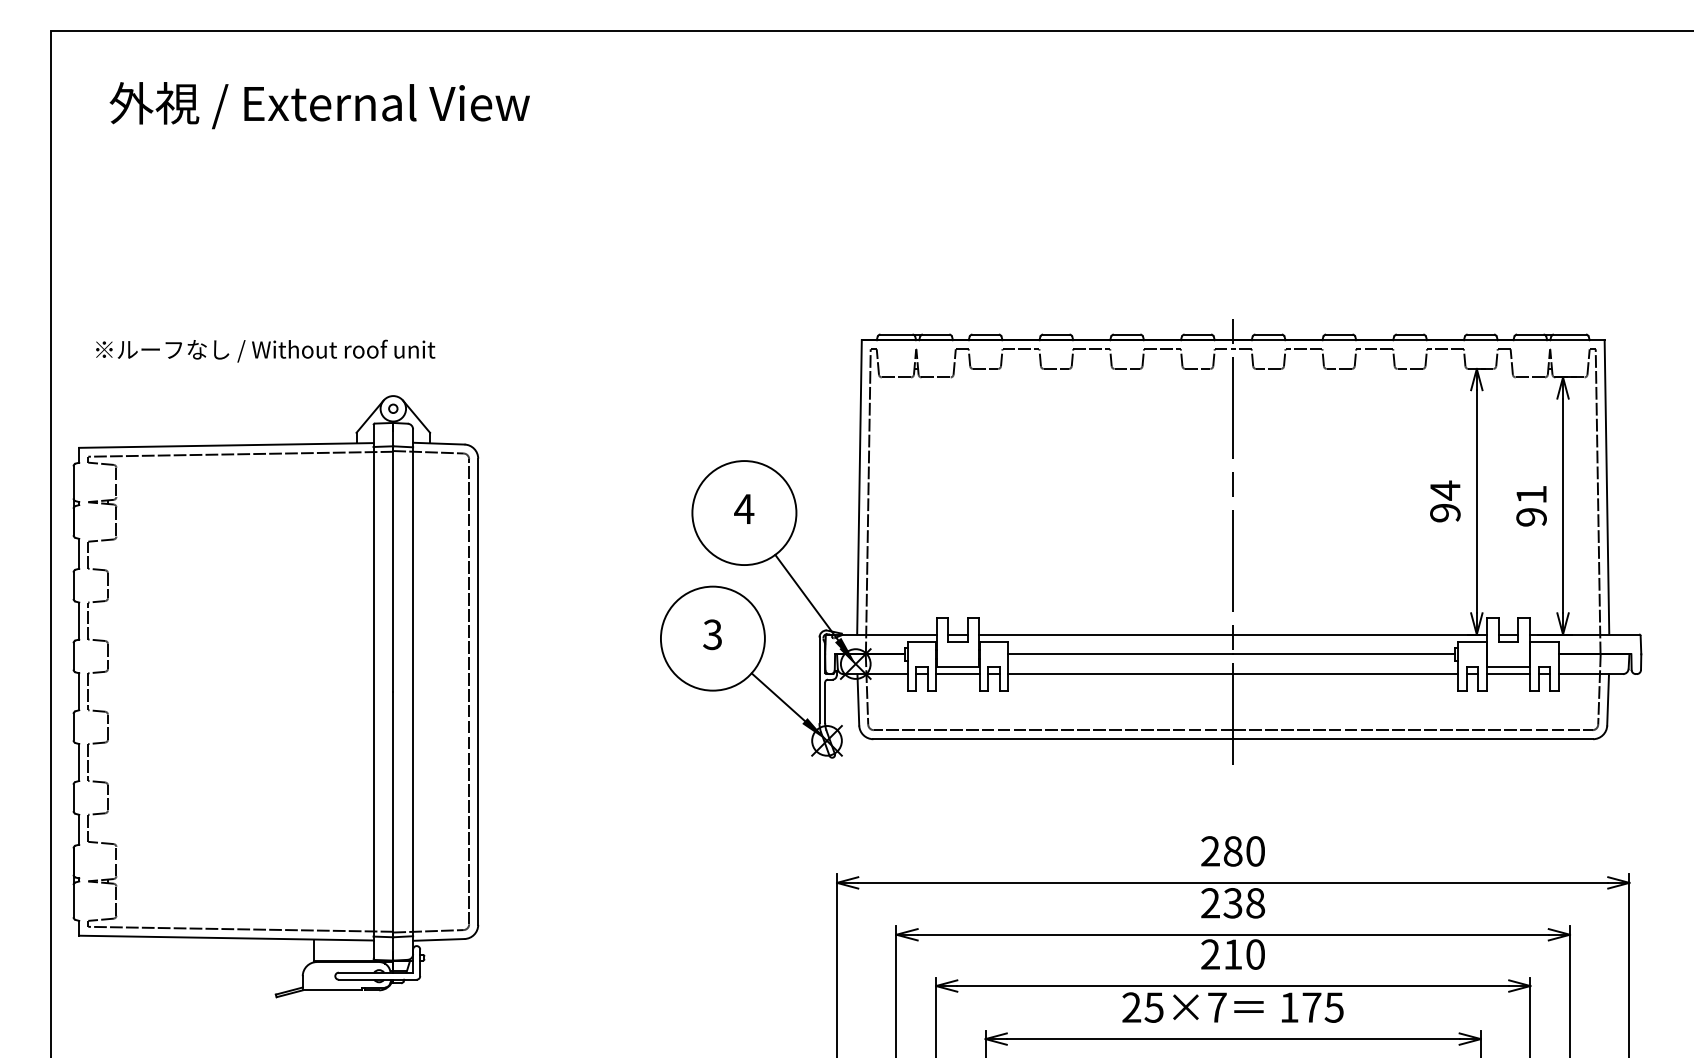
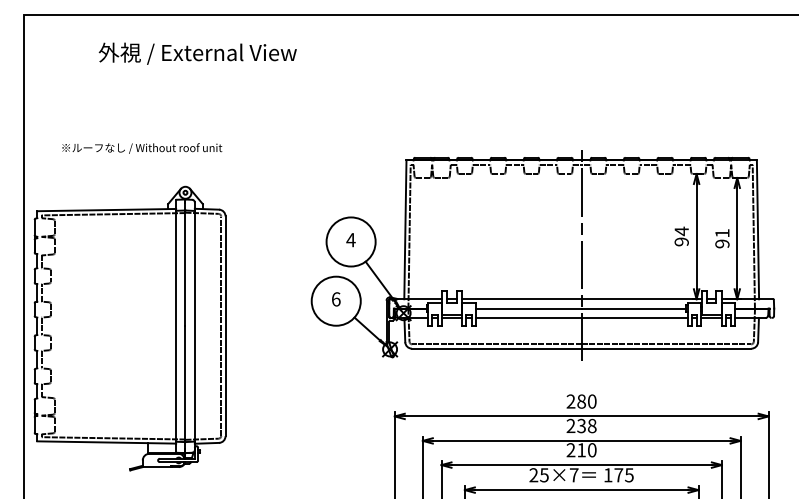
text: (319, 105) -> (197, 53), moved
text: (266, 350) -> (142, 148), moved
text: (711, 634) -> (335, 299), 3 -> 6

